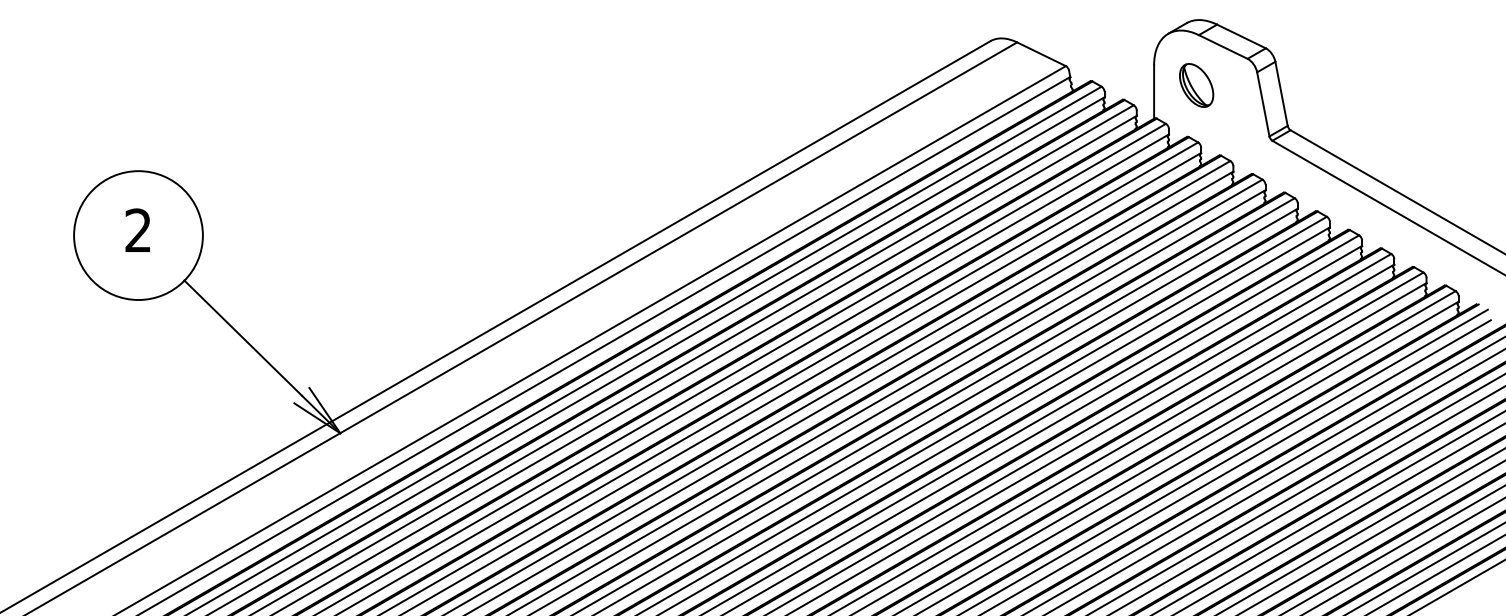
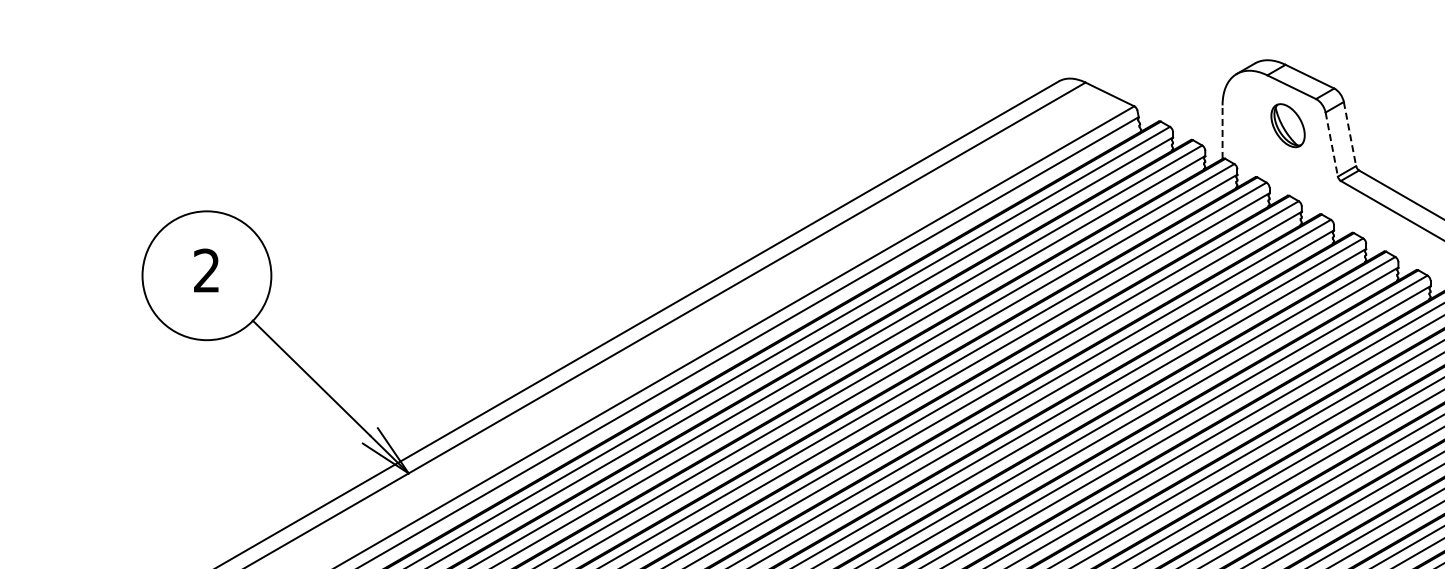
part: (1196, 85) -> (1287, 125), moved
line: (1154, 92) -> (1222, 132), solid -> dashed
line: (1281, 93) -> (1349, 133), solid -> dashed
line: (1263, 104) -> (1331, 144), solid -> dashed

